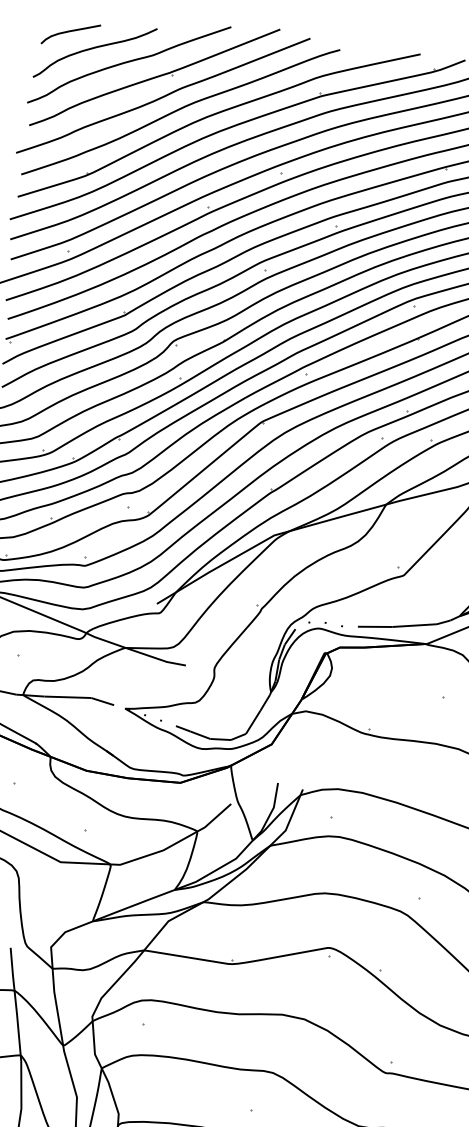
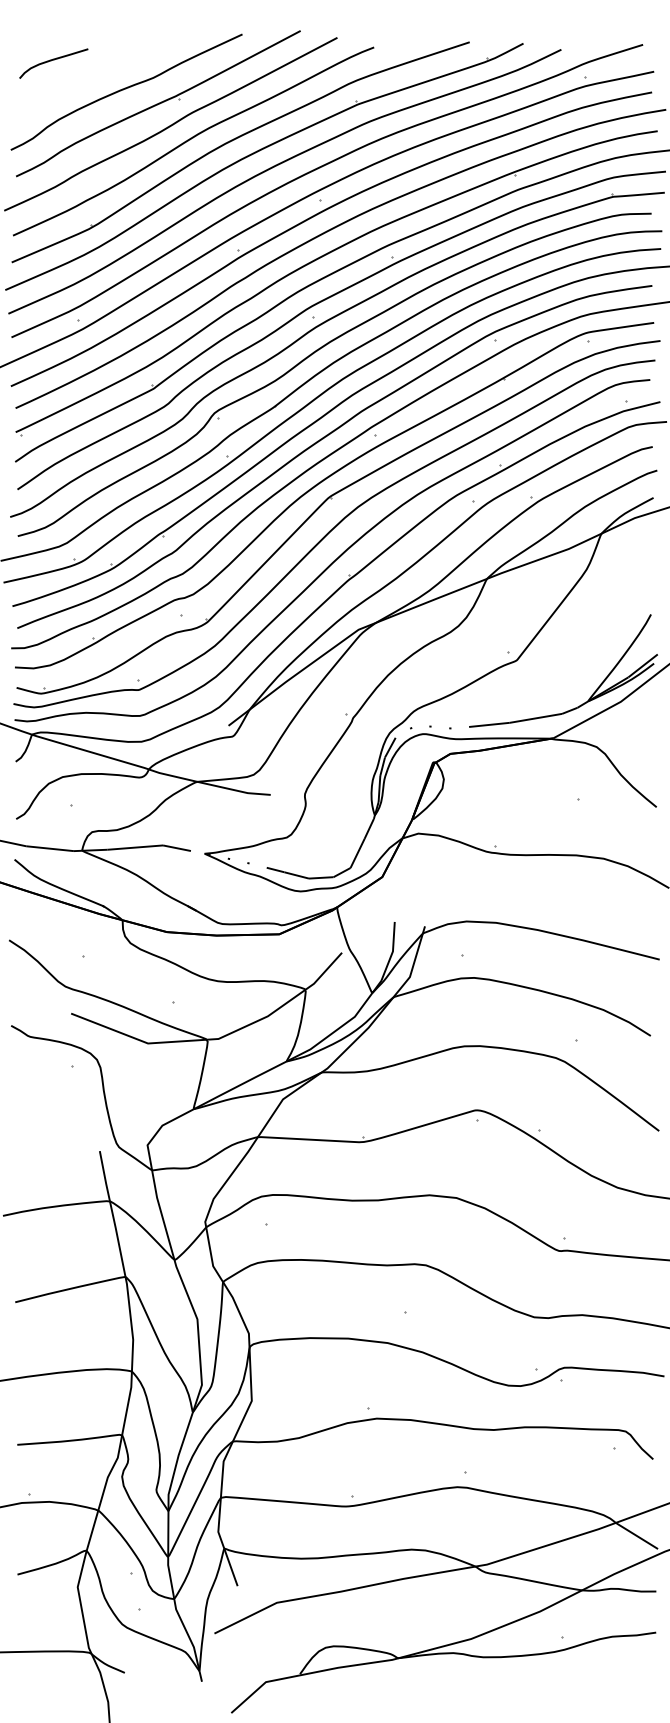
curve: (92, 49) -> (81, 78), removed

